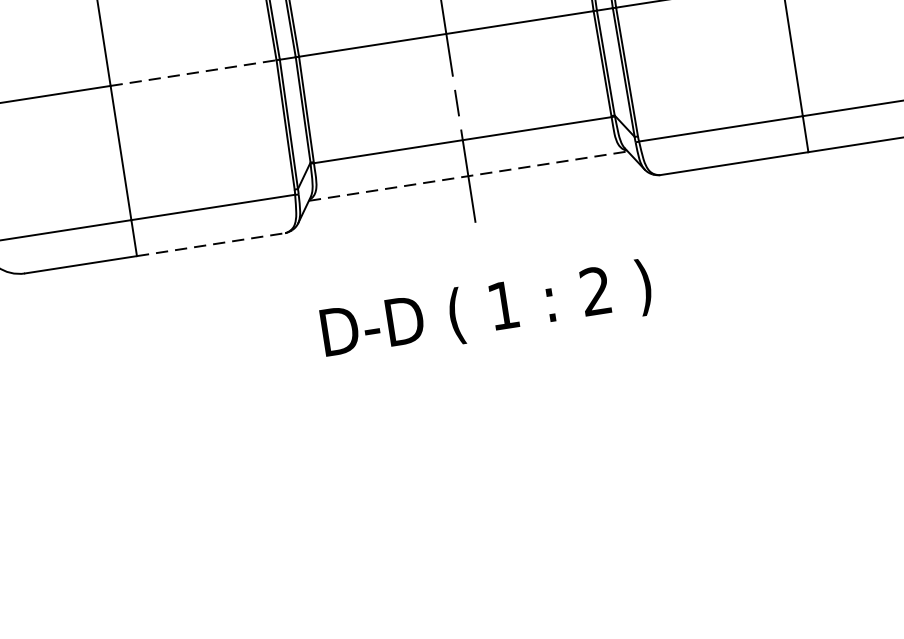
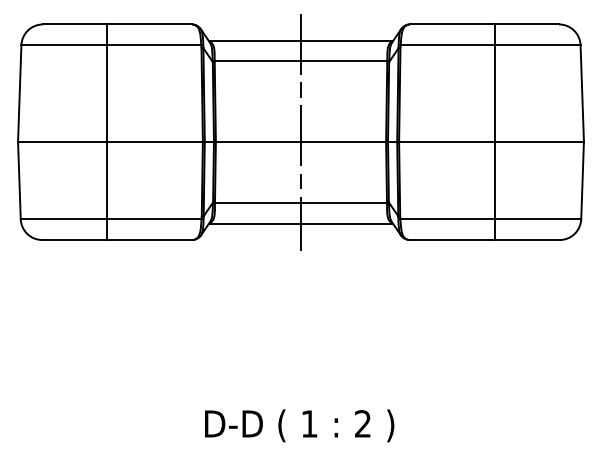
line: (192, 72) -> (154, 141), dashed -> solid
line: (469, 175) -> (301, 223), dashed -> solid
line: (210, 245) -> (149, 240), dashed -> solid
text: (486, 310) -> (299, 425), moved

